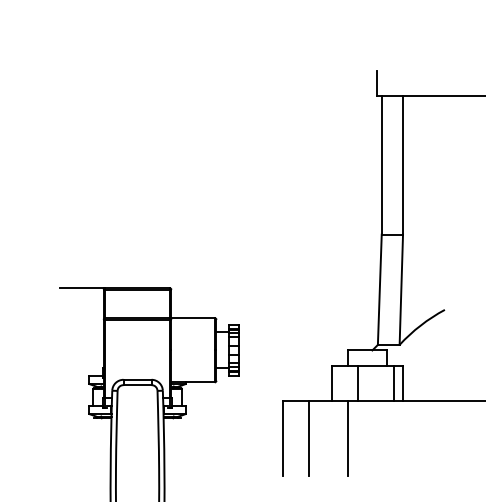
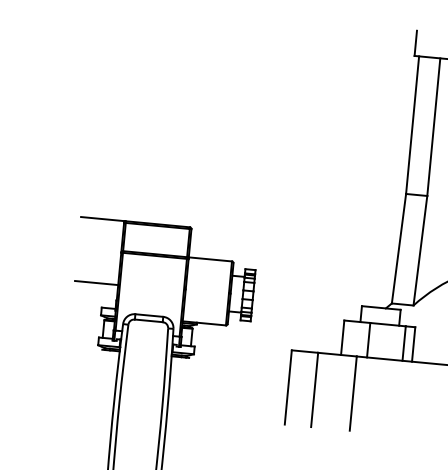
line: (81, 352) -> (96, 283), added

